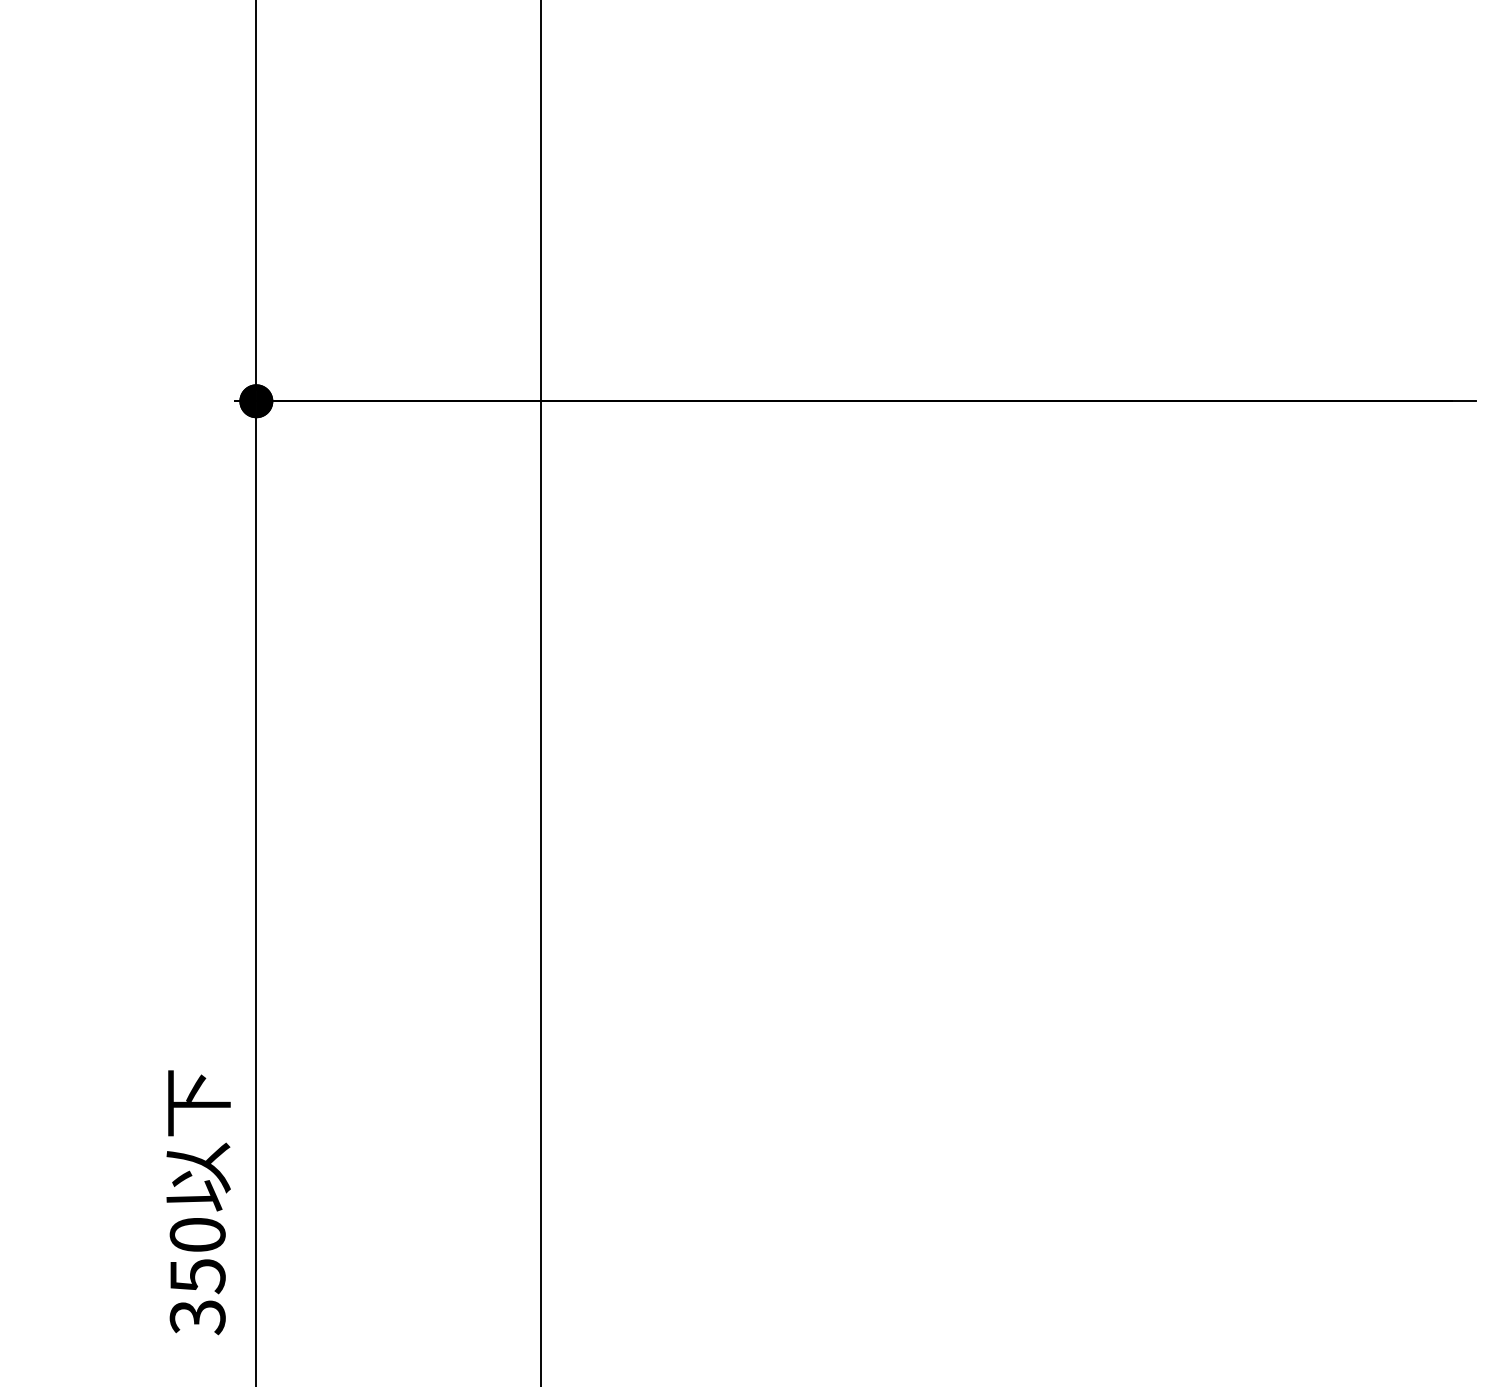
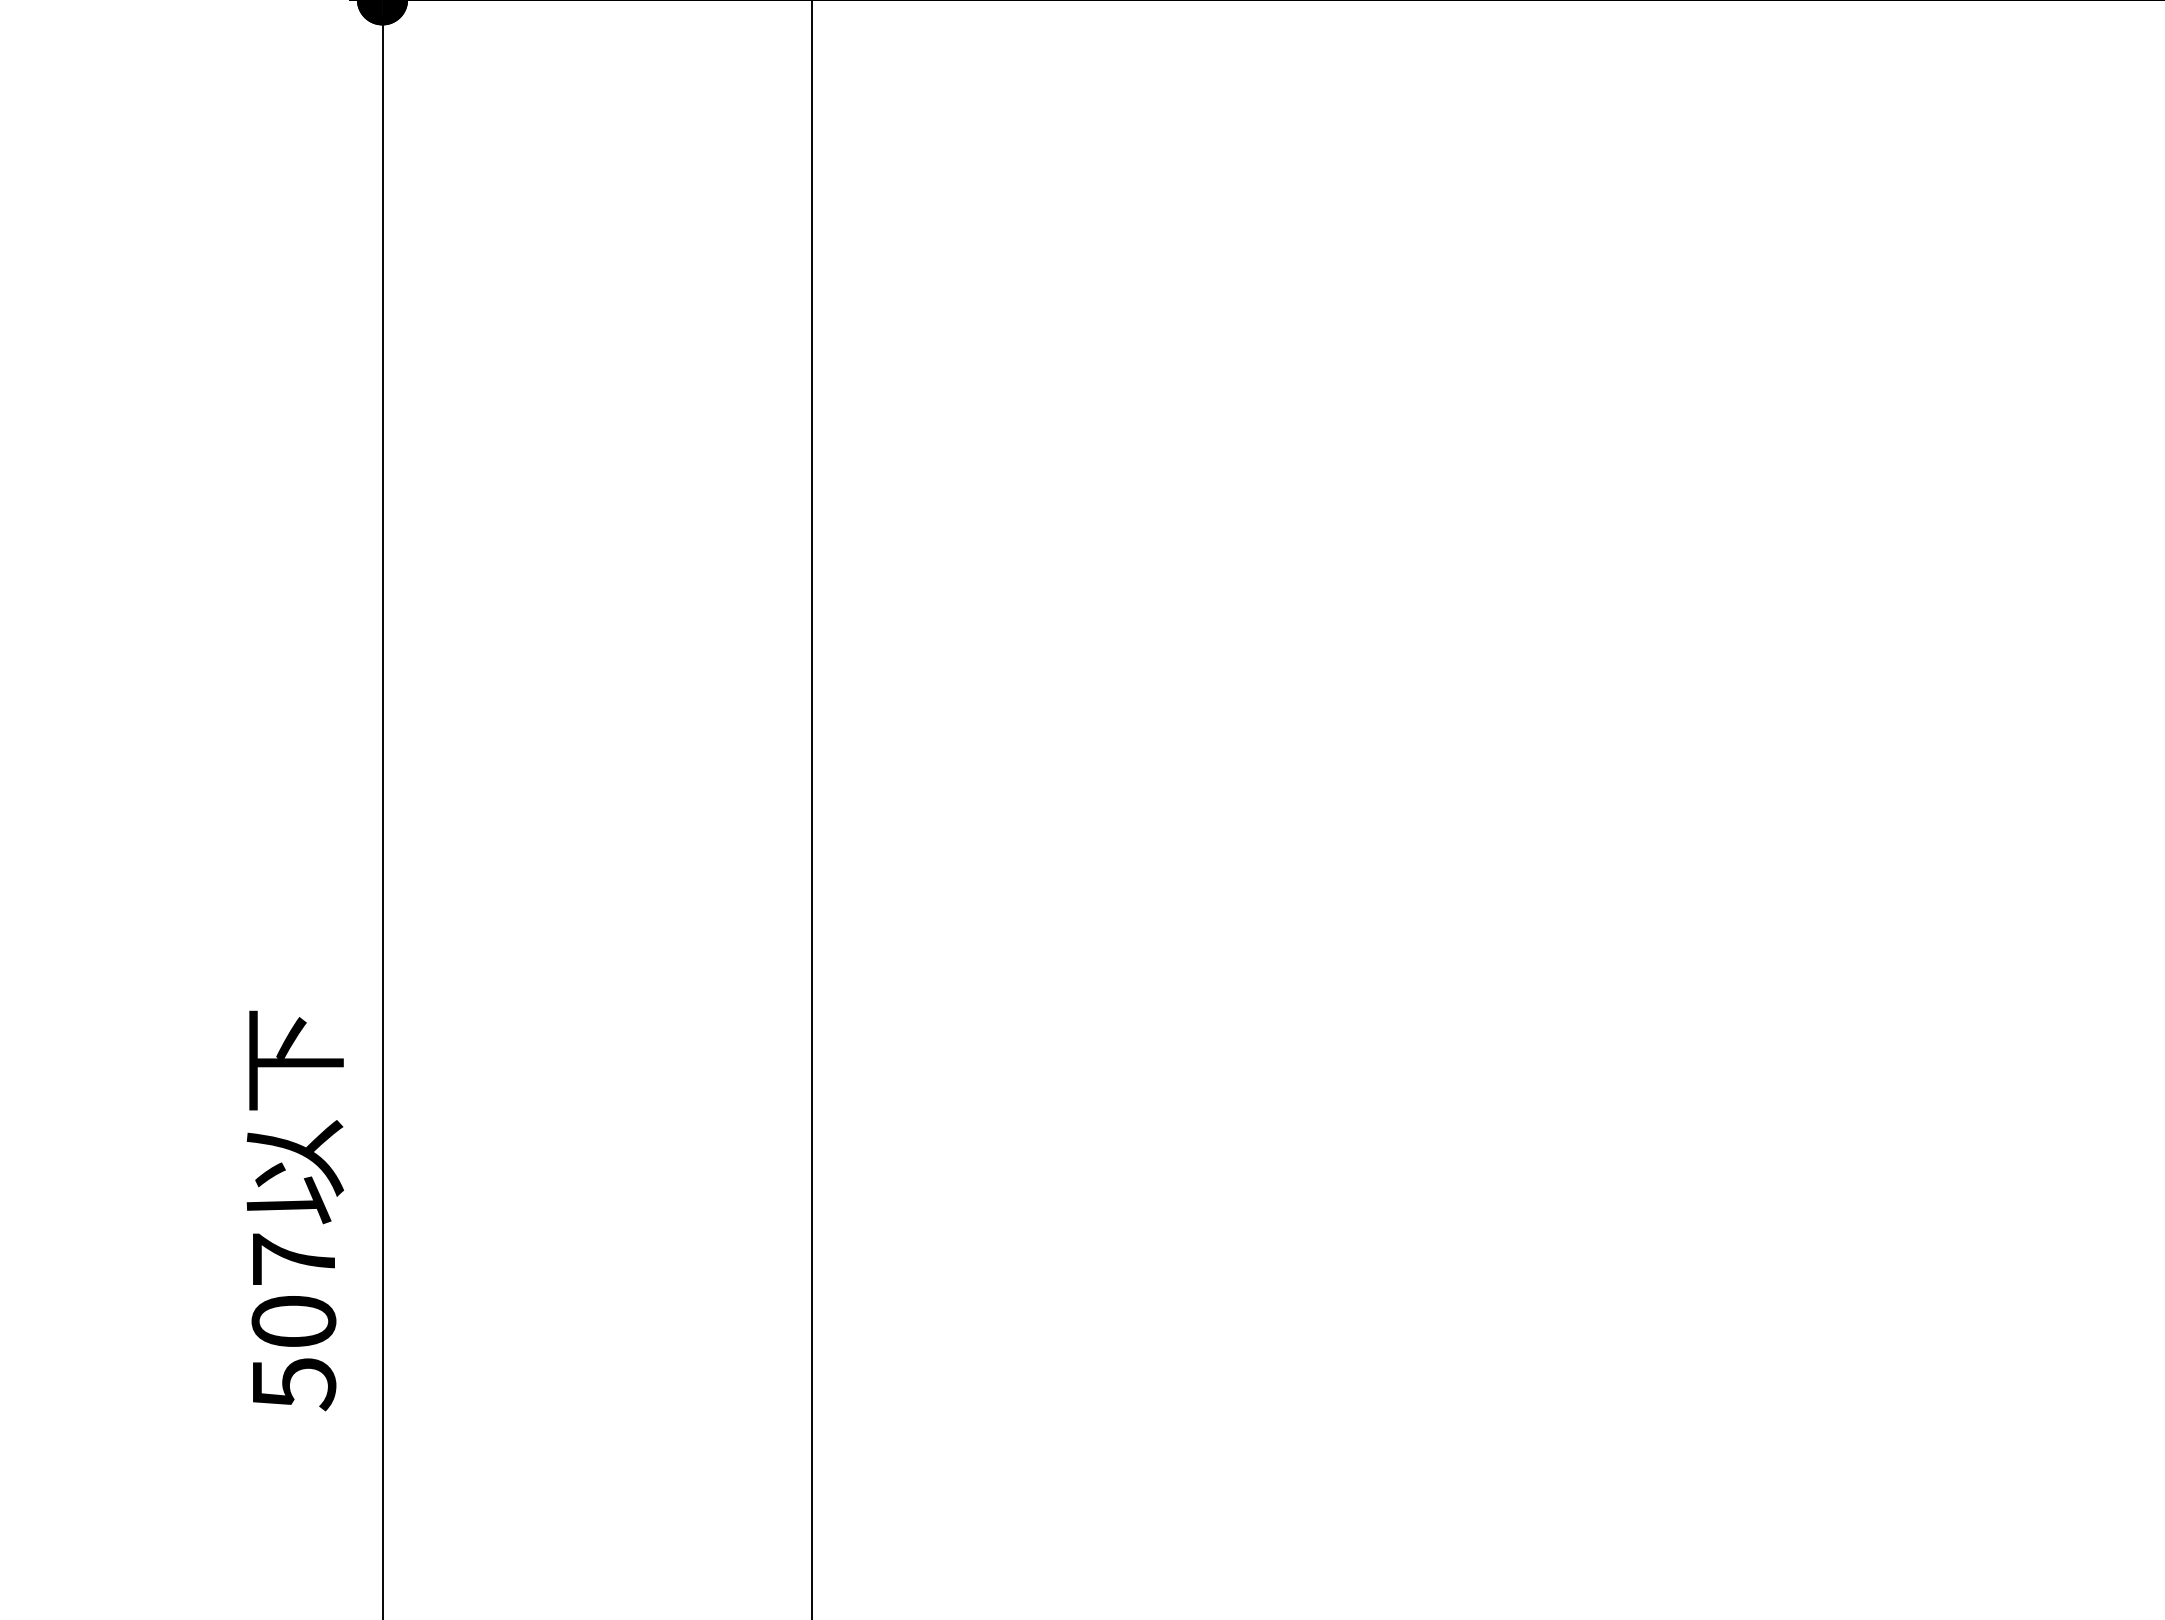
text: (197, 1276) -> (293, 1322), 350 -> 507

